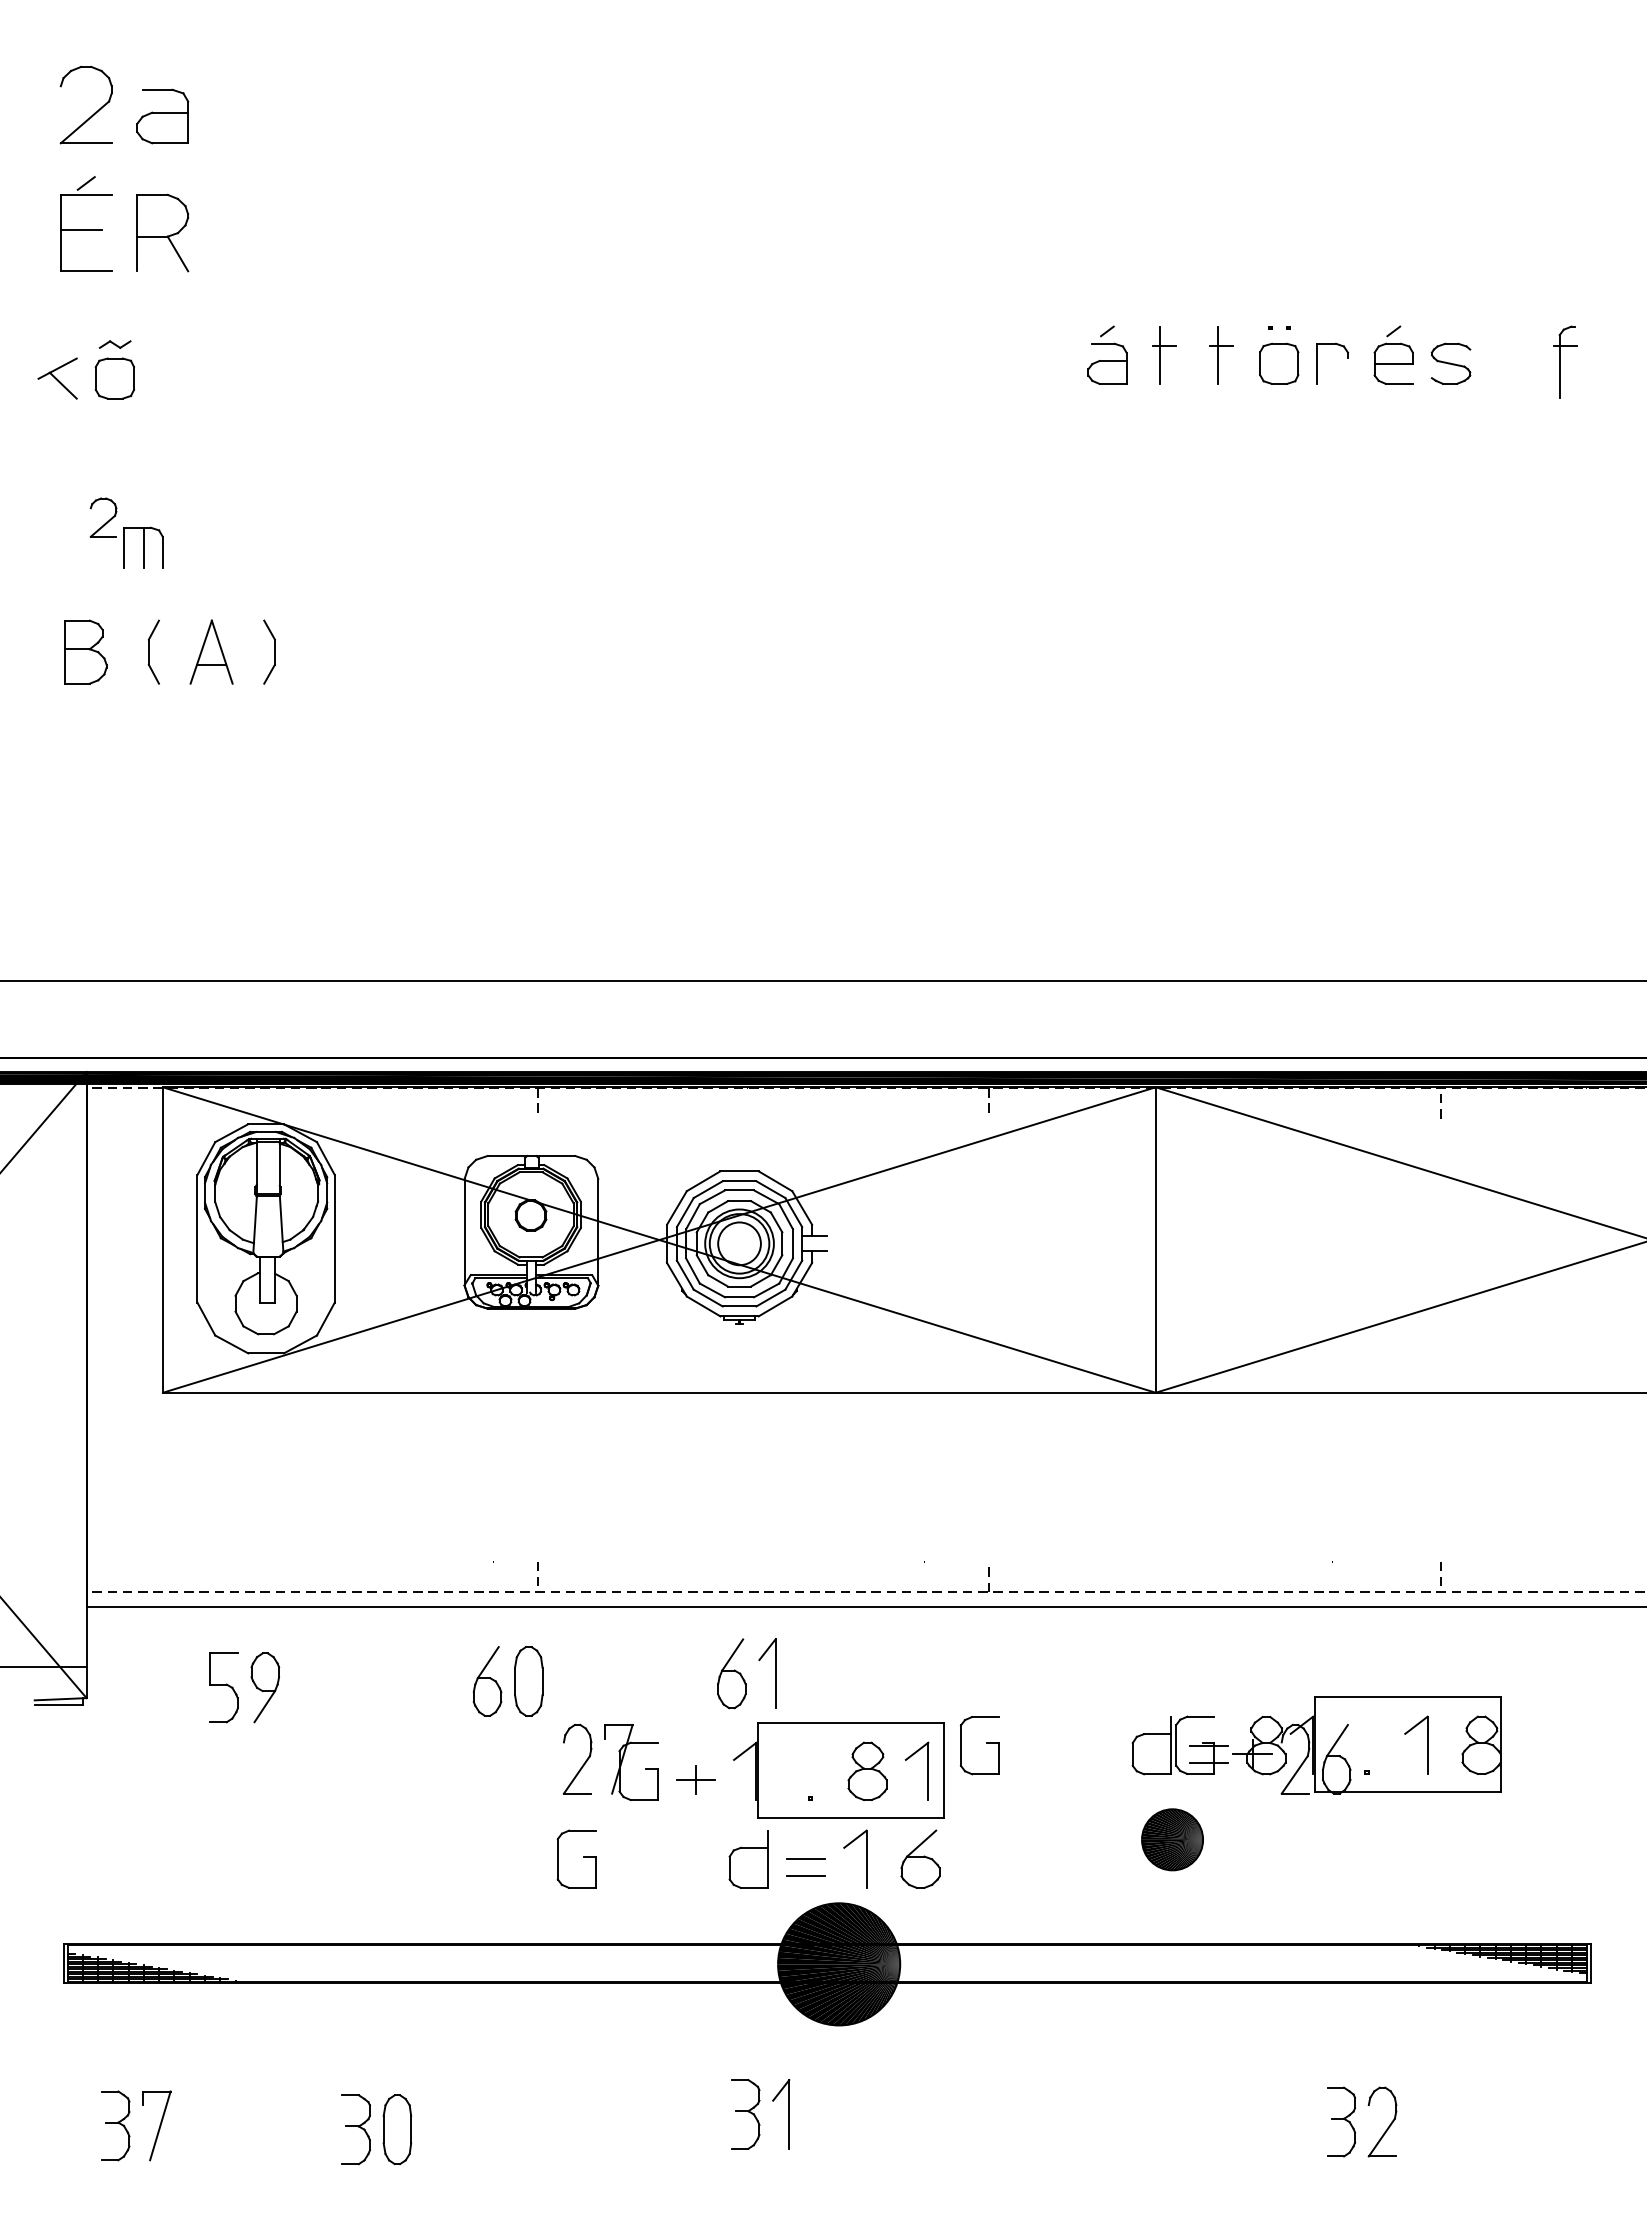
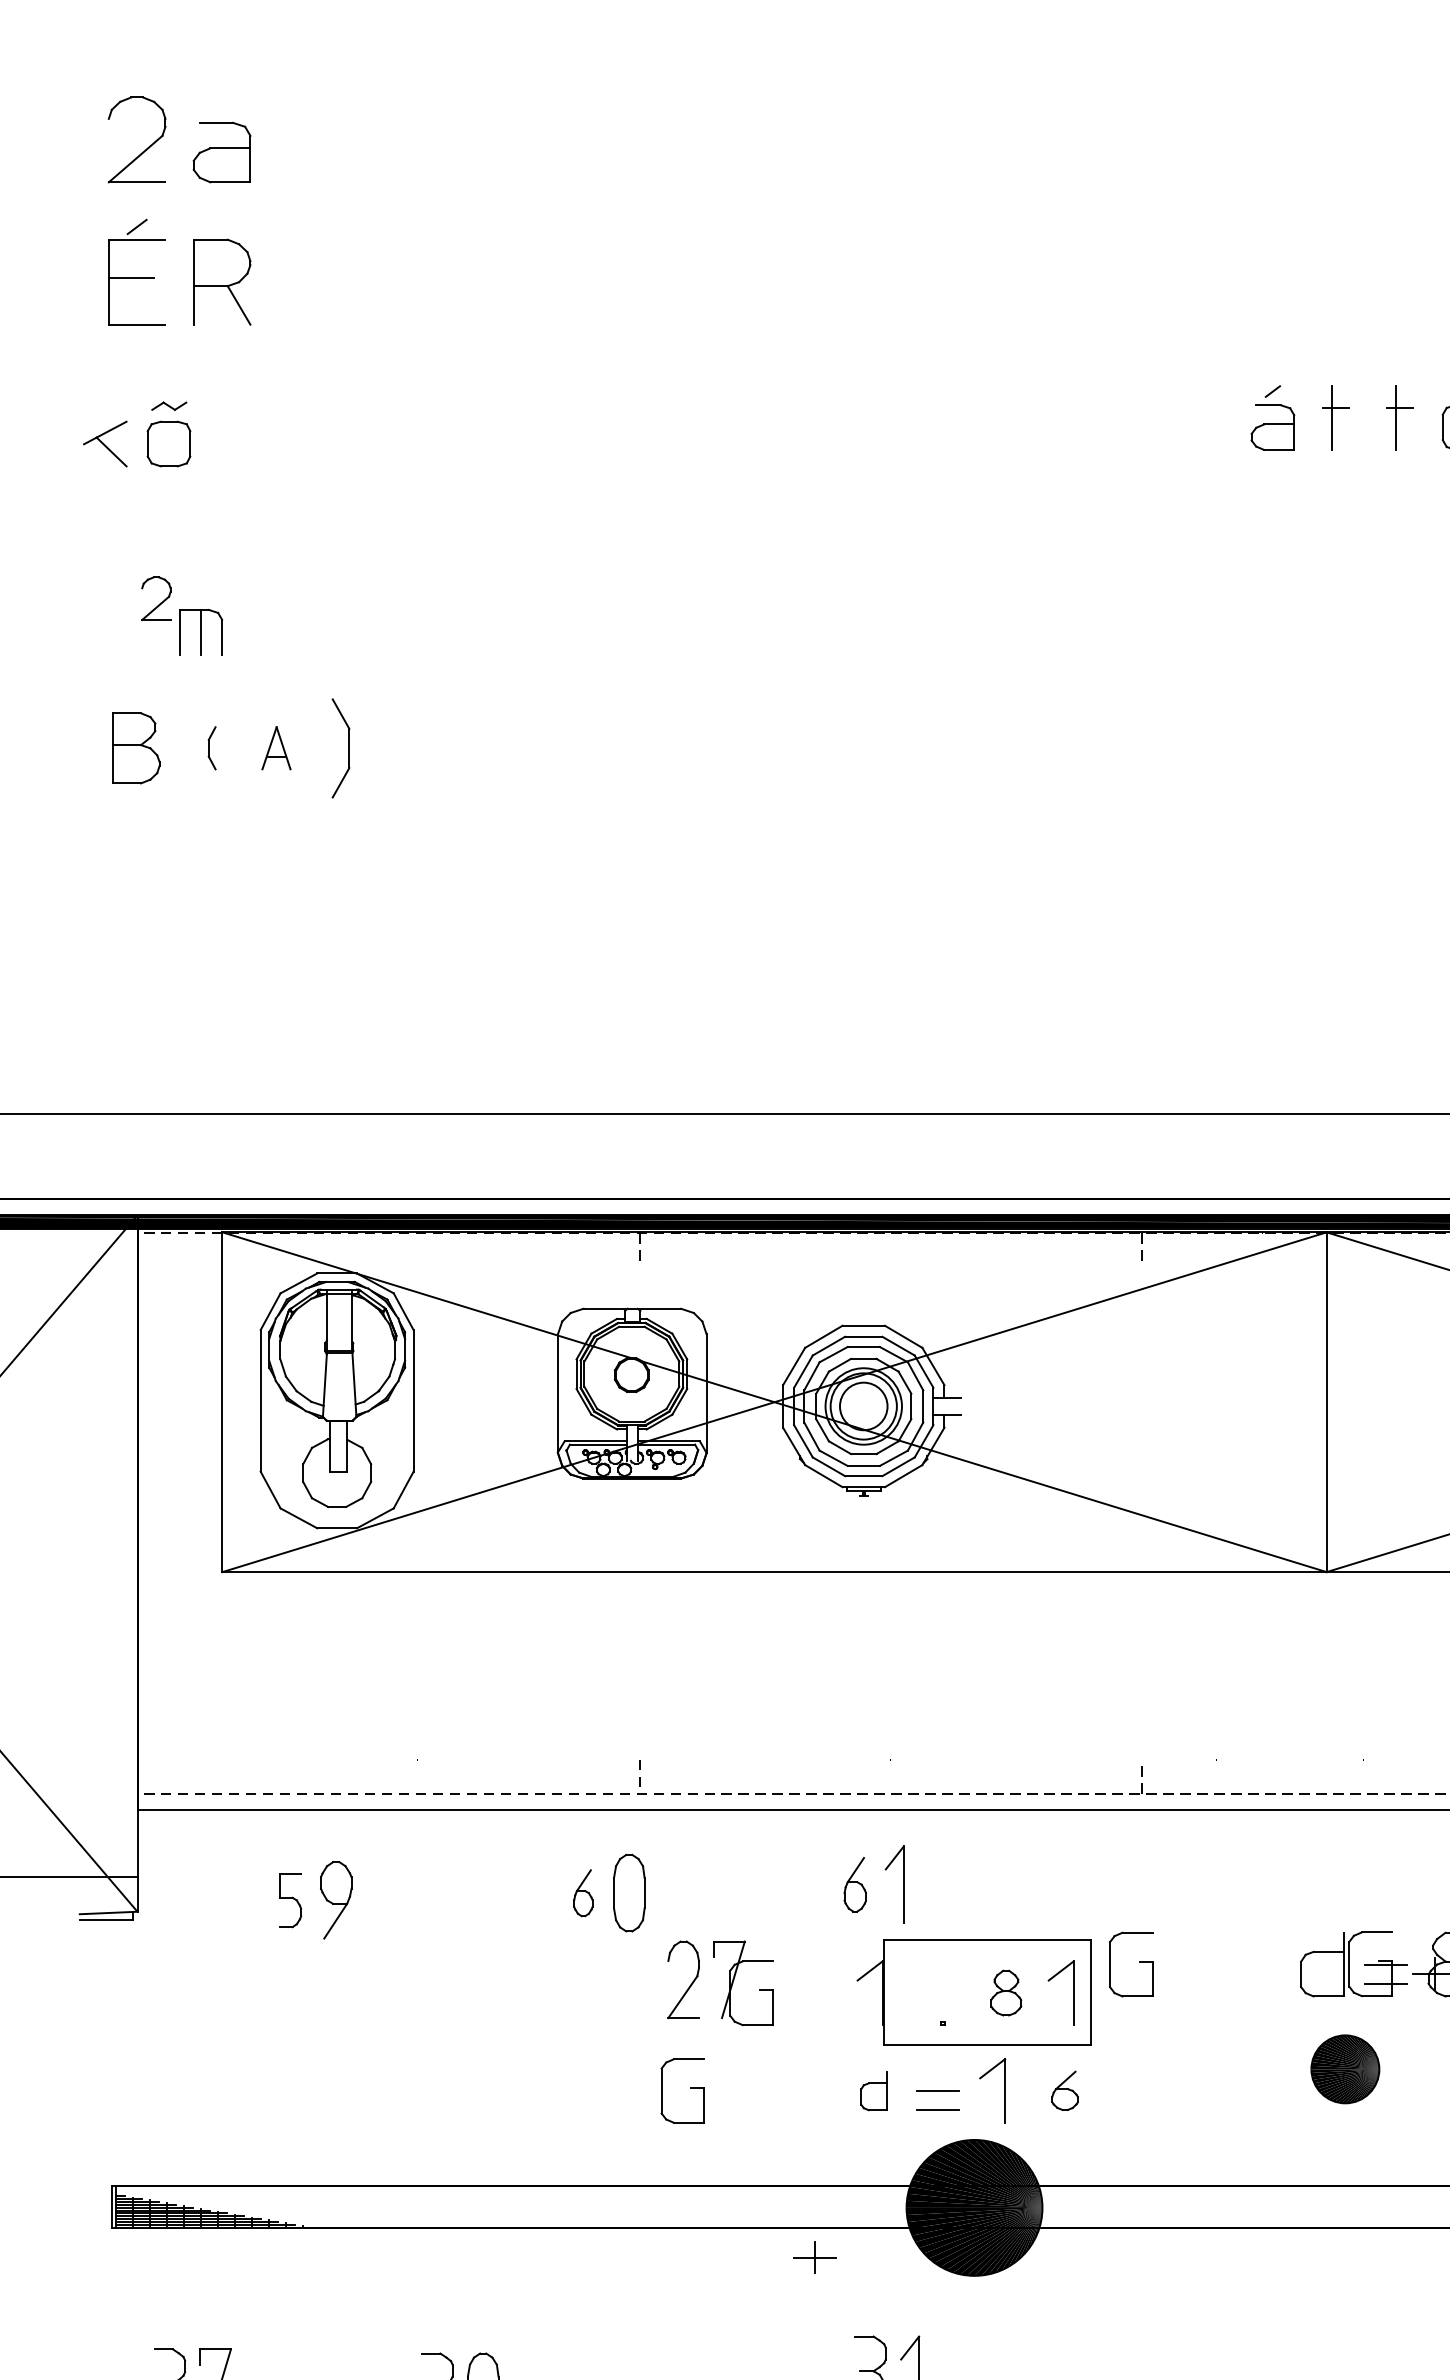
part: (153, 651) -> (211, 747), size x0.6
part: (211, 651) -> (276, 747), size x0.6
part: (269, 651) -> (340, 747), size x1.4
part: (731, 1673) -> (854, 1884), size x0.7
part: (487, 1681) -> (583, 1893), size x0.6
part: (223, 1687) -> (289, 1899), size x0.7
part: (867, 1770) -> (1006, 1992), size x0.7
part: (695, 1779) -> (814, 2256), moved
part: (920, 1858) -> (1065, 2090), size x0.6
part: (748, 1859) -> (873, 2091), size x0.6

